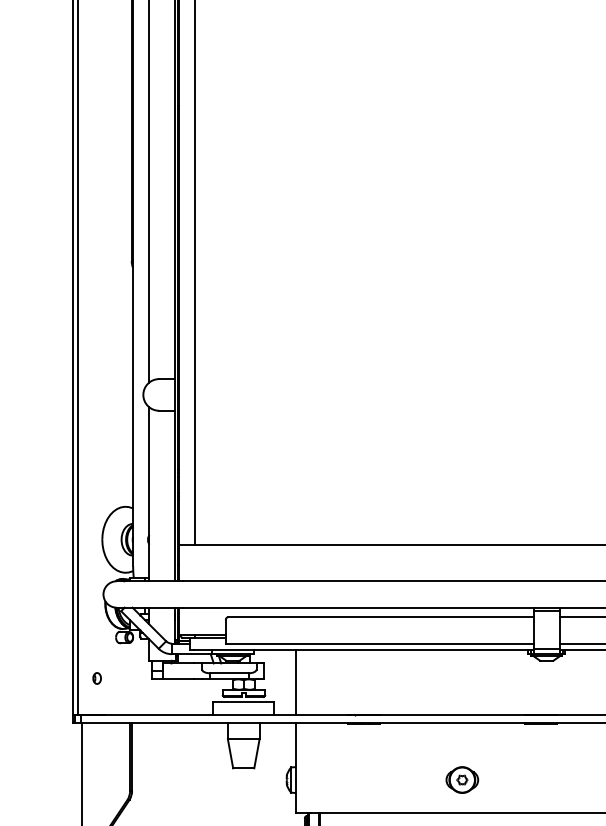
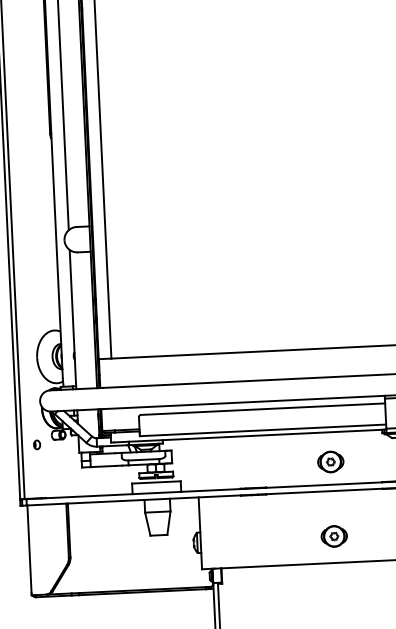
part: (96, 678) -> (36, 444), moved
line: (295, 682) -> (197, 464), removed
part: (462, 686) -> (330, 461), added

